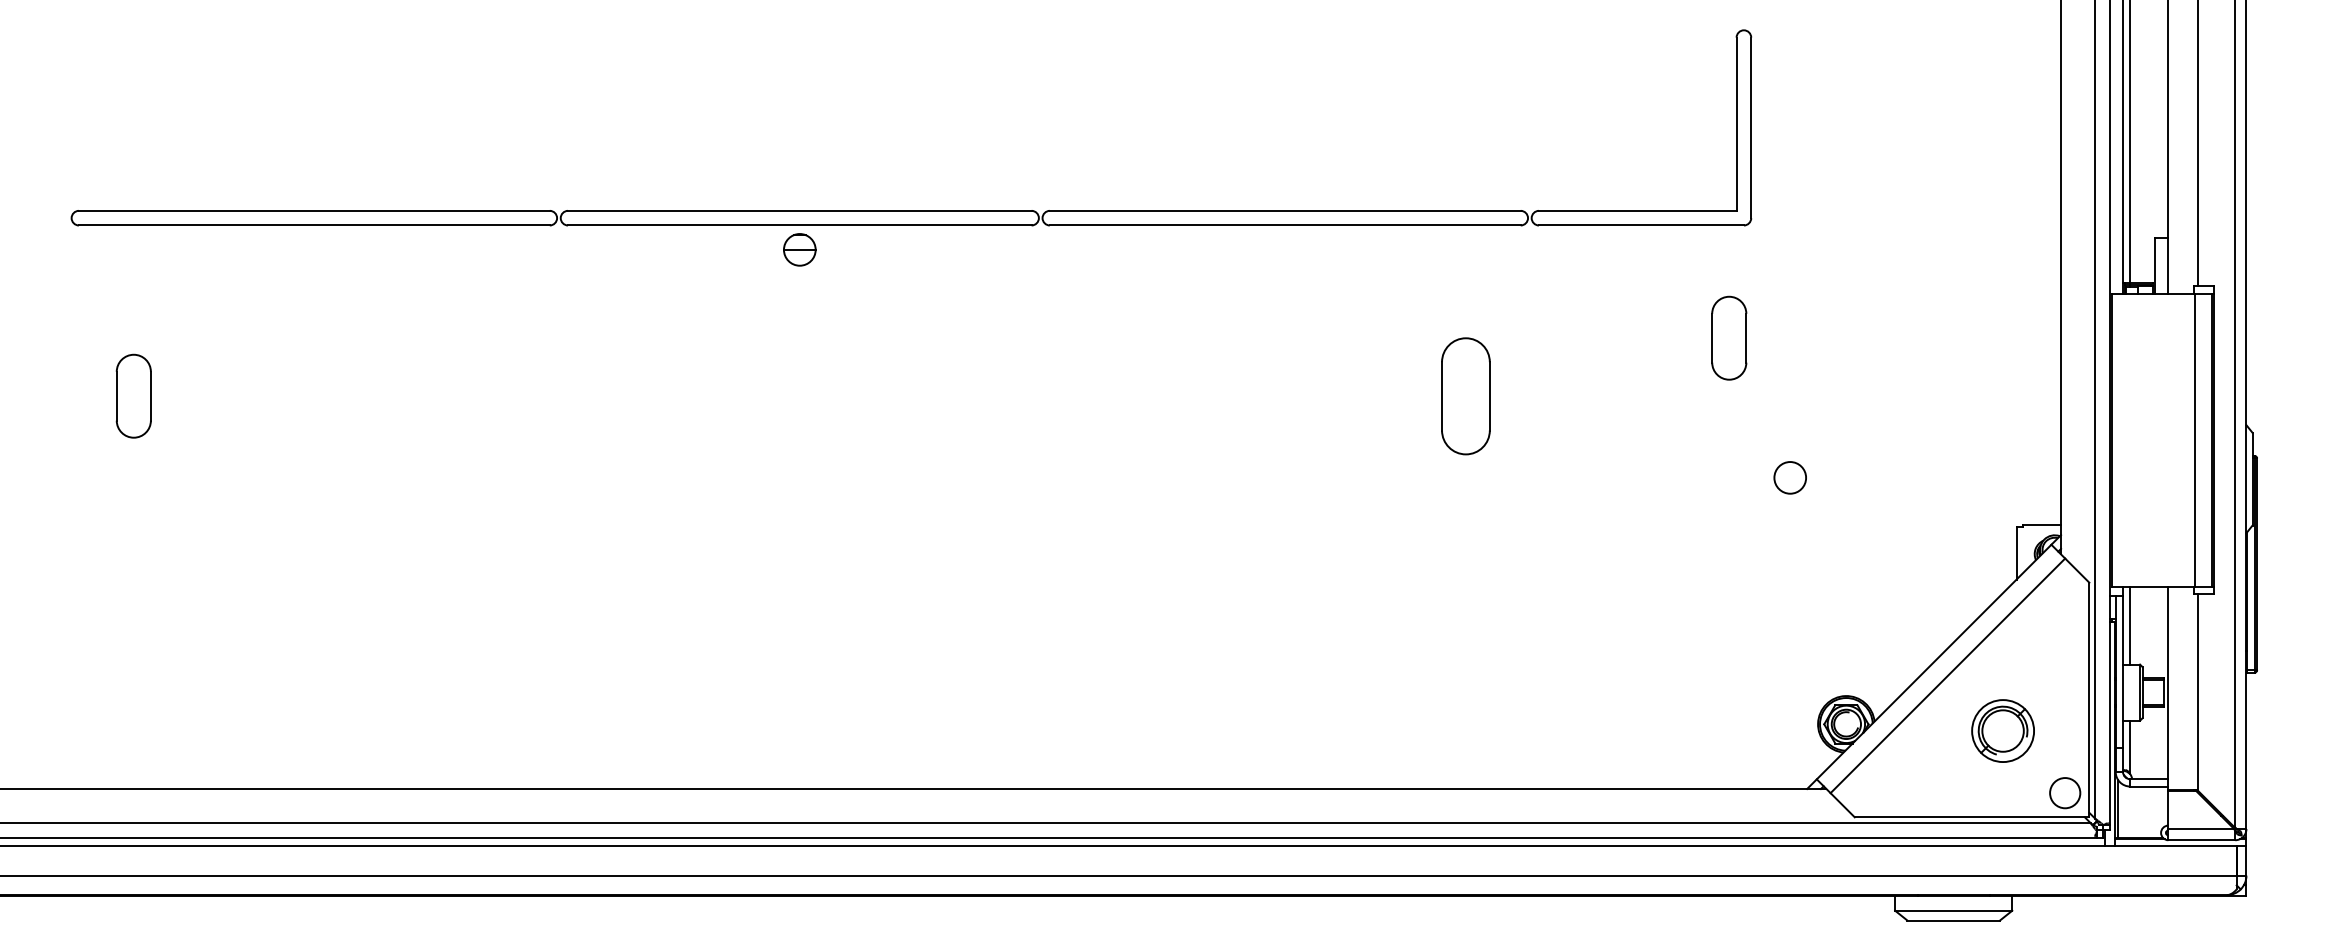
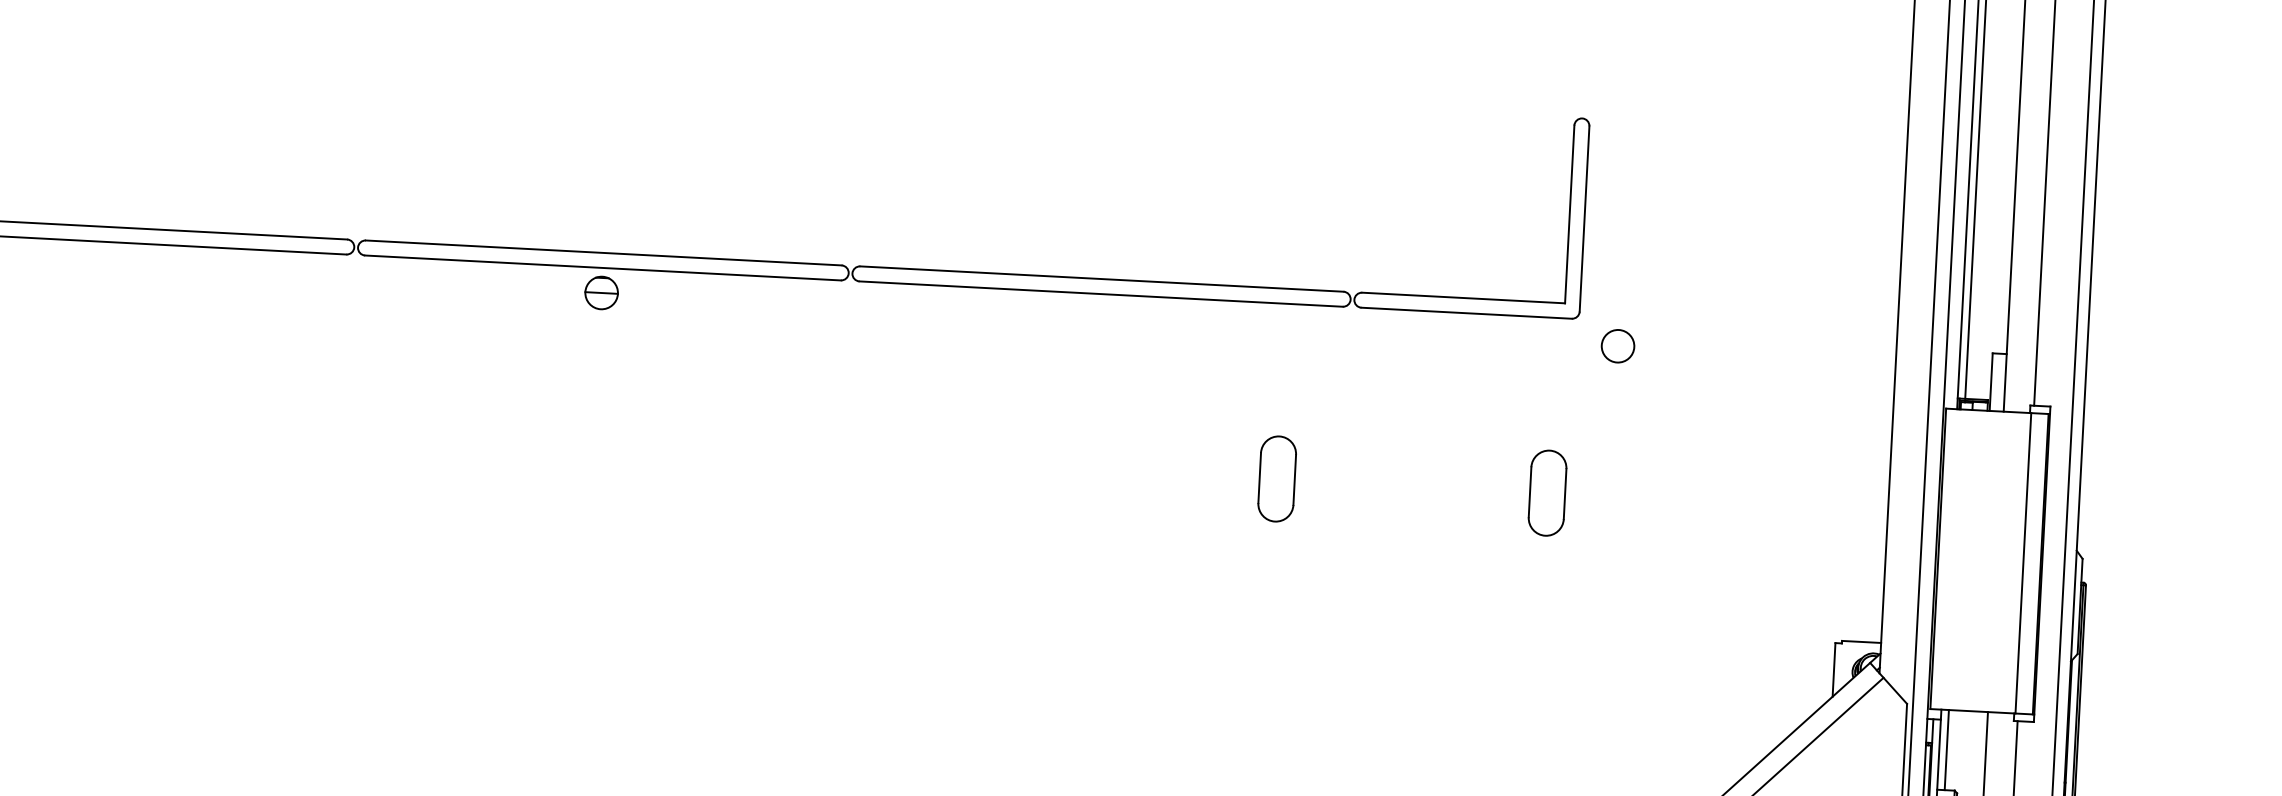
part: (1729, 337) -> (1547, 492), moved
part: (1465, 395) -> (1276, 478), size x0.71
circle: (1789, 477) -> (1617, 345), moved

